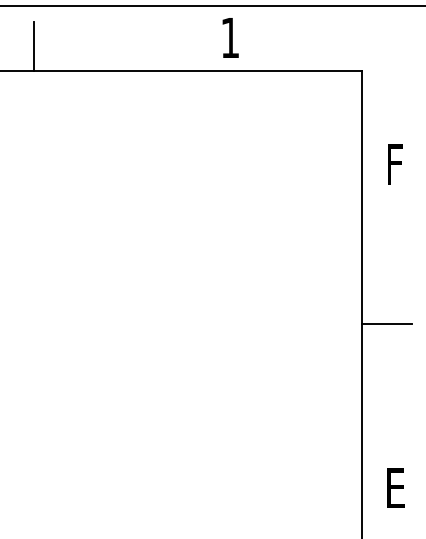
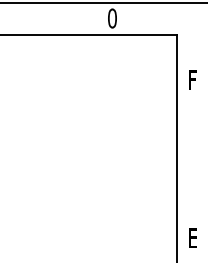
text: (230, 37) -> (112, 18), 1 -> 0
line: (33, 46) -> (16, 22), removed
line: (386, 324) -> (188, 158), removed

